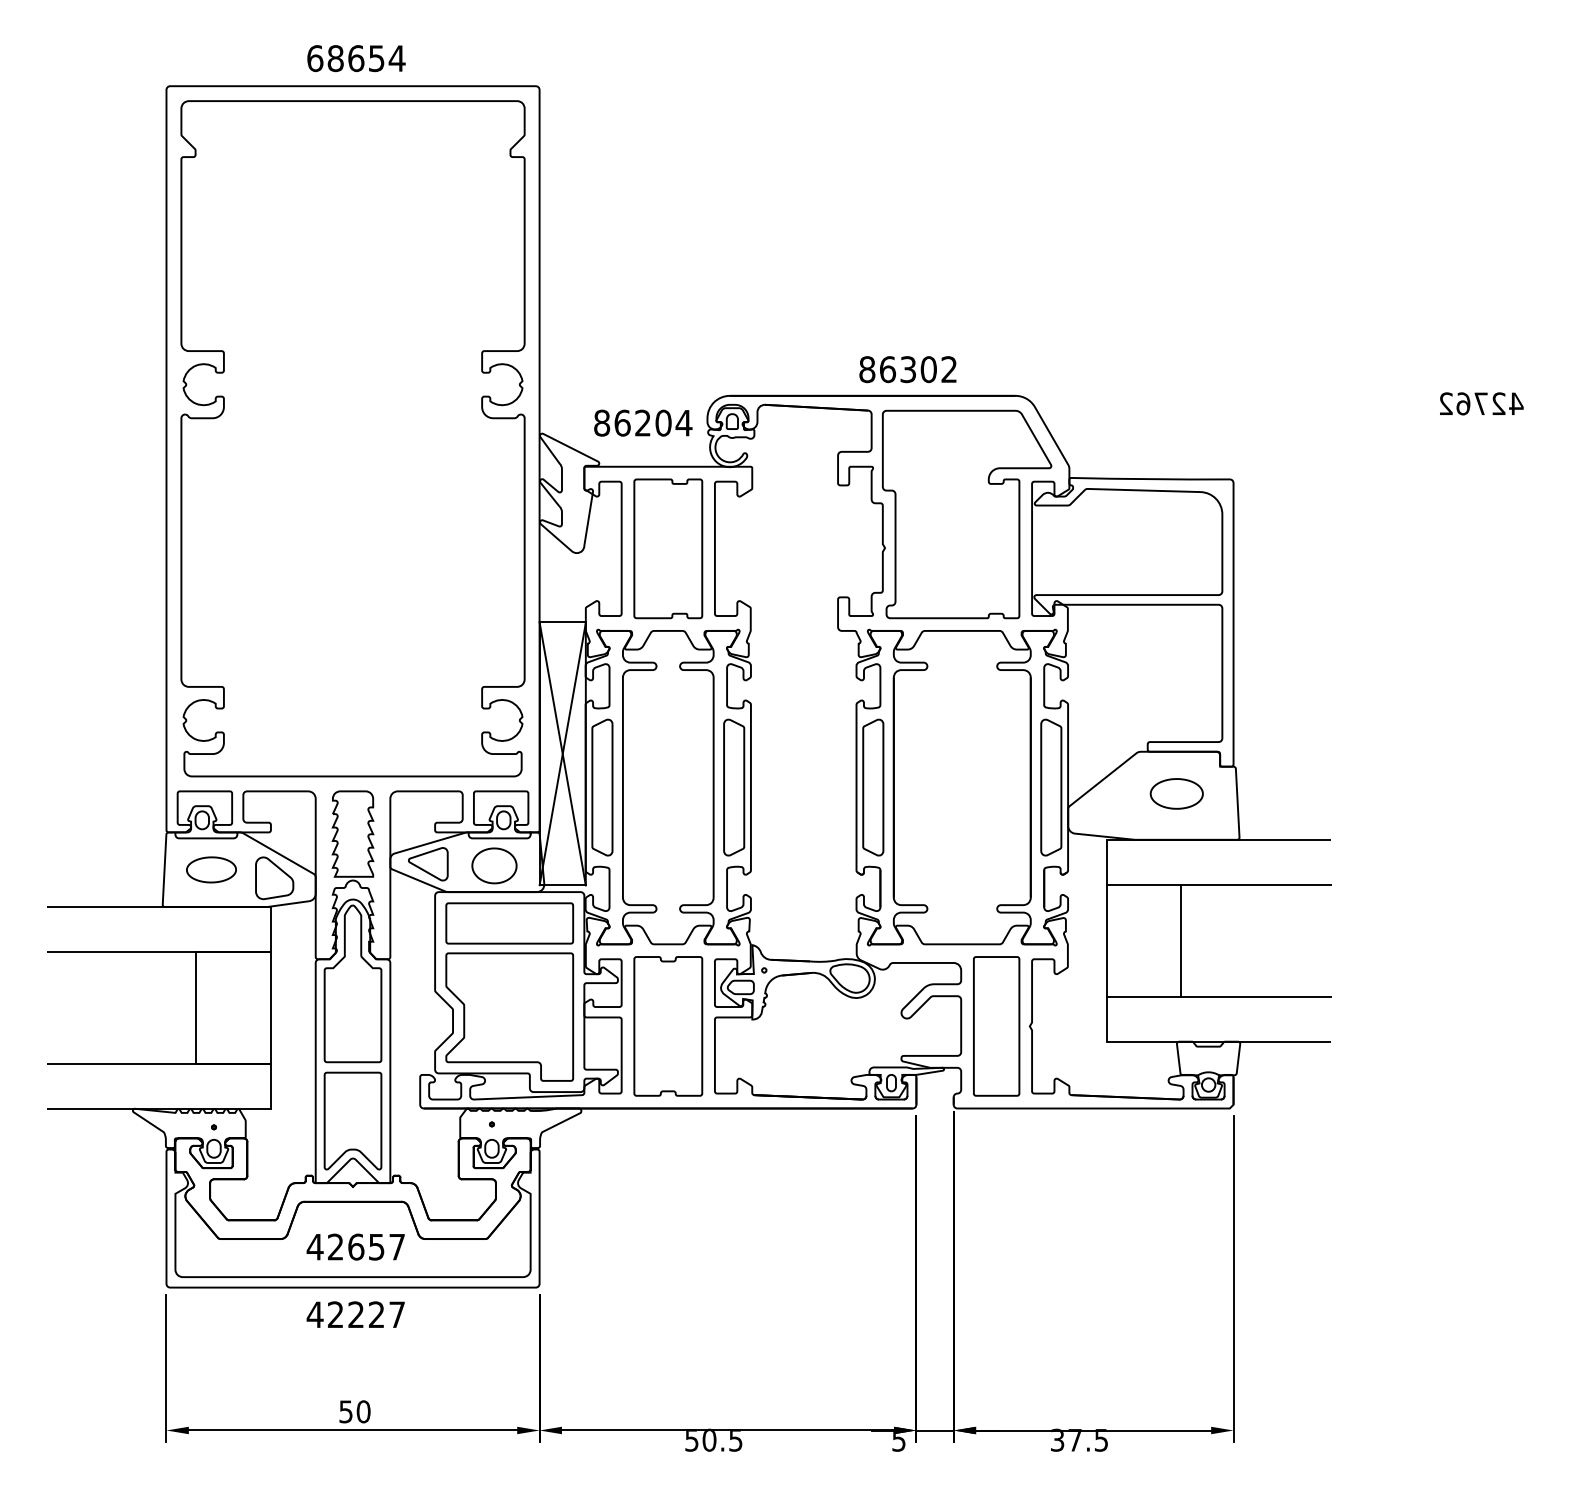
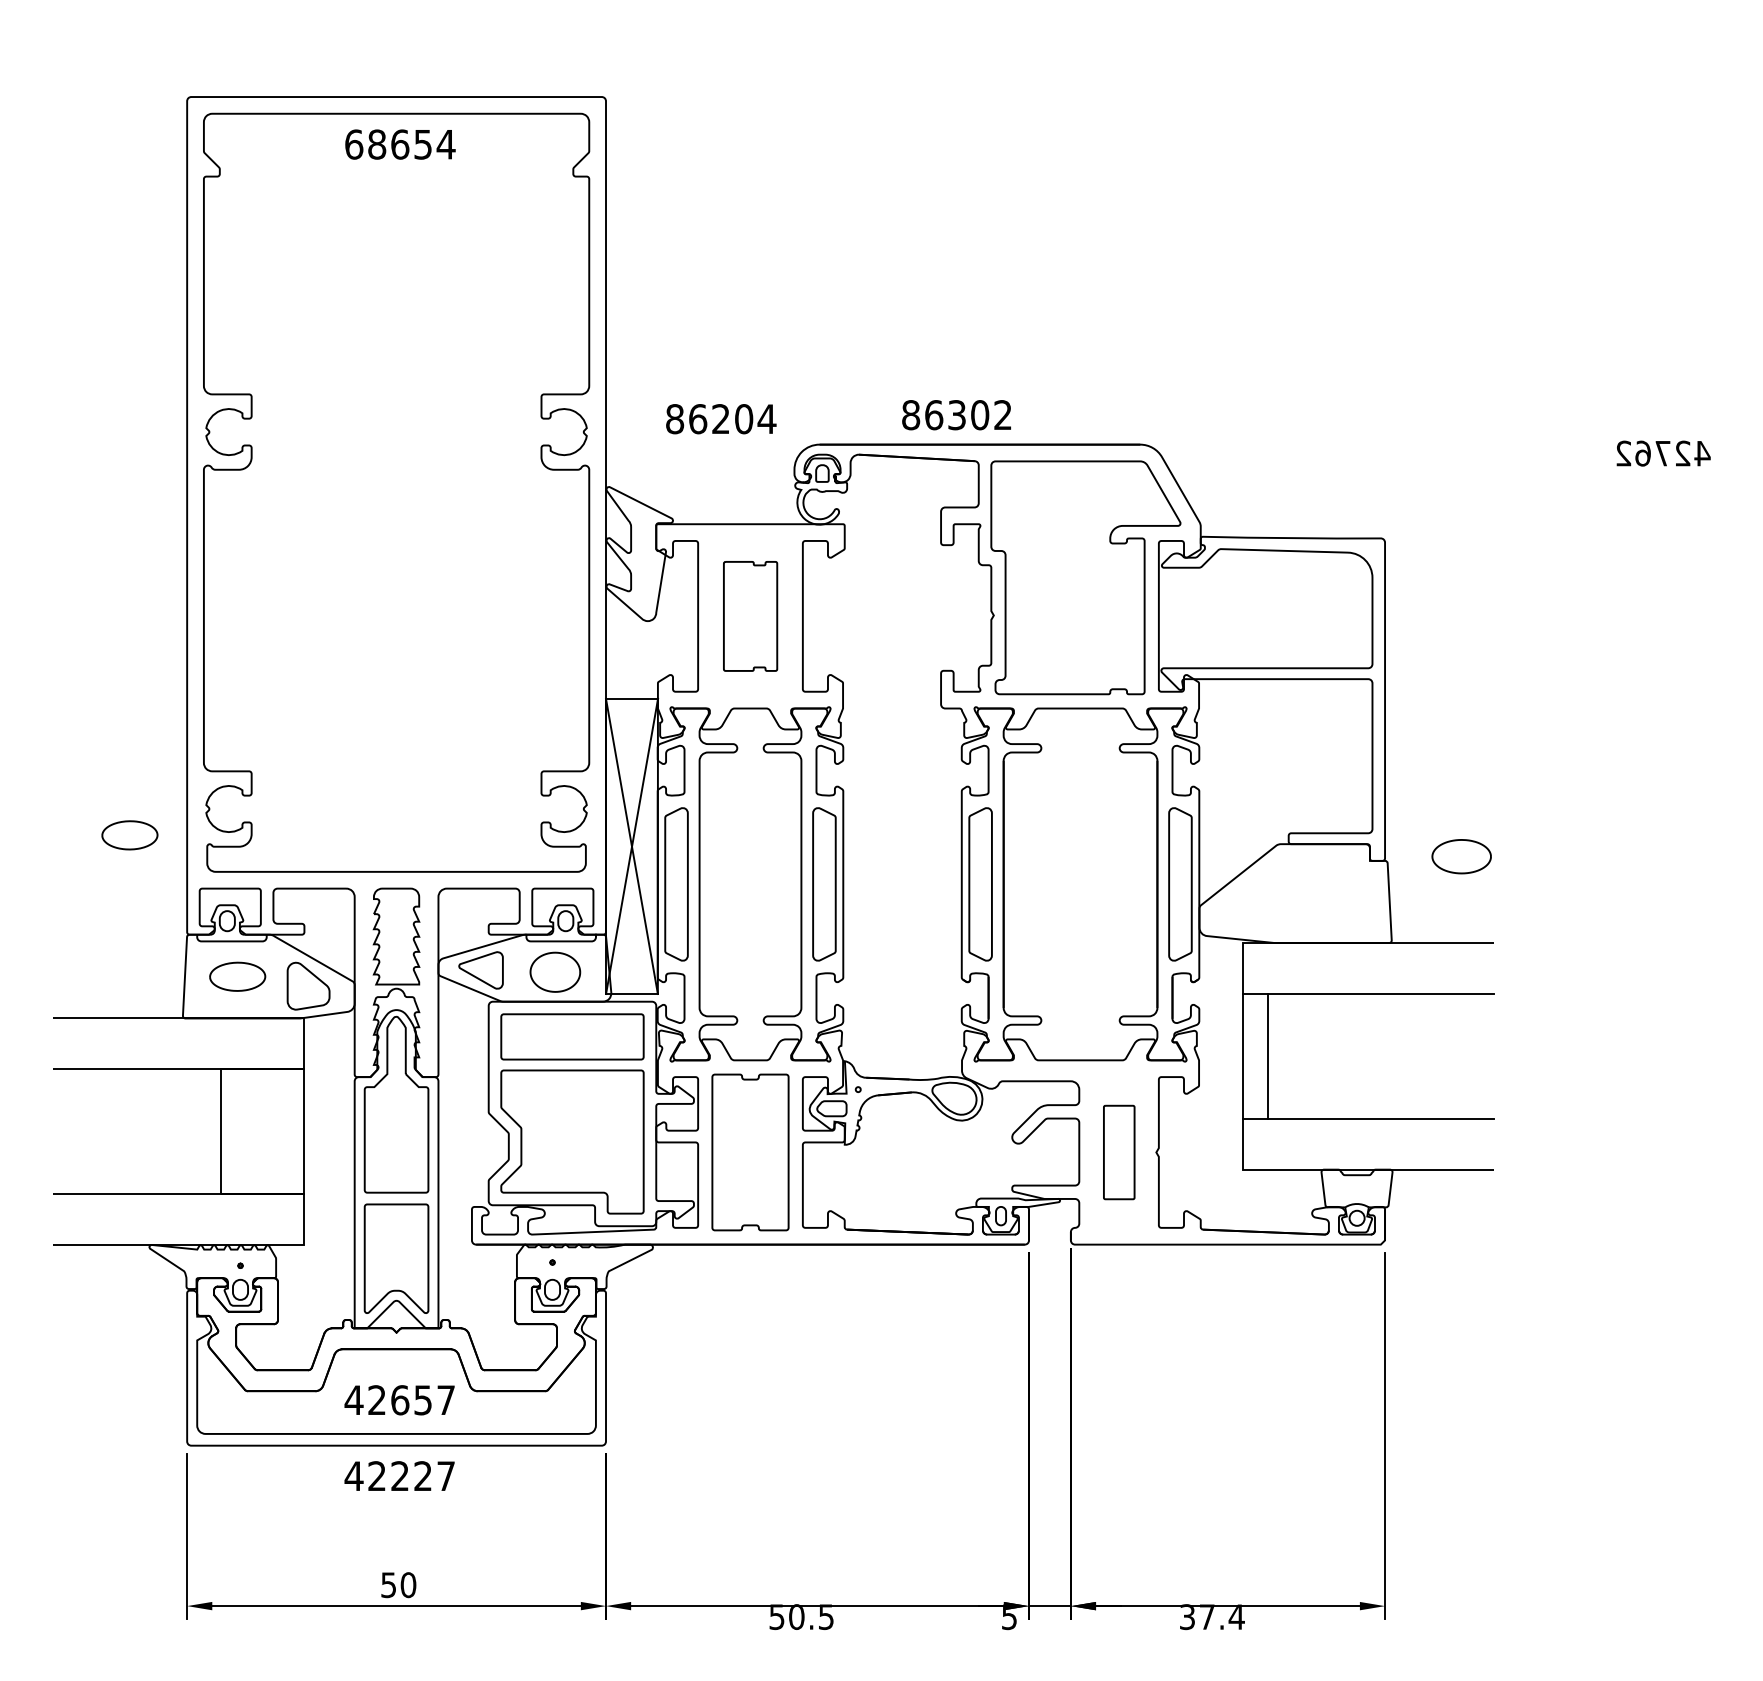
text: (356, 58) -> (400, 144), moved
text: (907, 369) -> (956, 415), moved
text: (643, 422) -> (721, 418), moved
part: (668, 548) -> (750, 615), size x0.7
part: (115, 743) -> (129, 834), added
part: (1176, 793) -> (1461, 856), moved
line: (1181, 940) -> (1268, 1056), moved
part: (996, 1026) -> (1118, 1152), size x0.6
text: (1101, 1440) -> (1236, 1617), 37.5 -> 37.4

